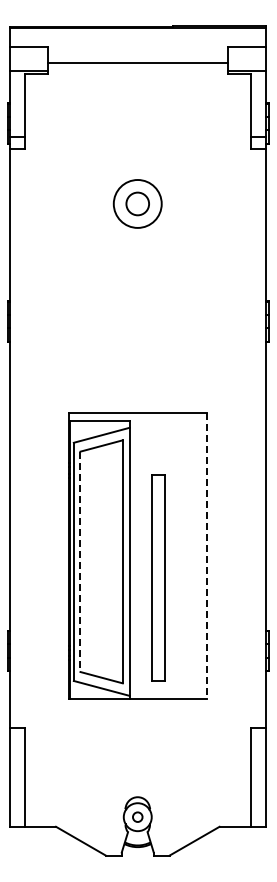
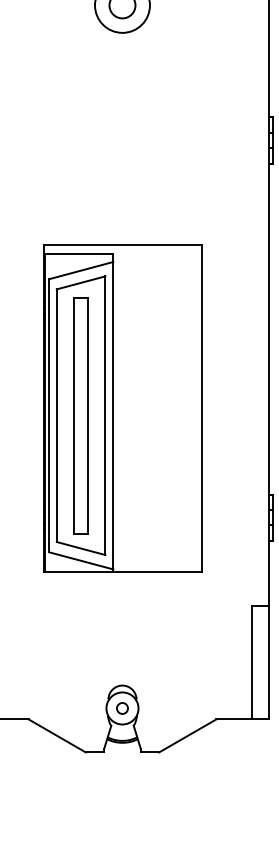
line: (207, 555) -> (202, 408), dashed -> solid
line: (80, 562) -> (56, 416), dashed -> solid
part: (158, 577) -> (80, 415), moved

